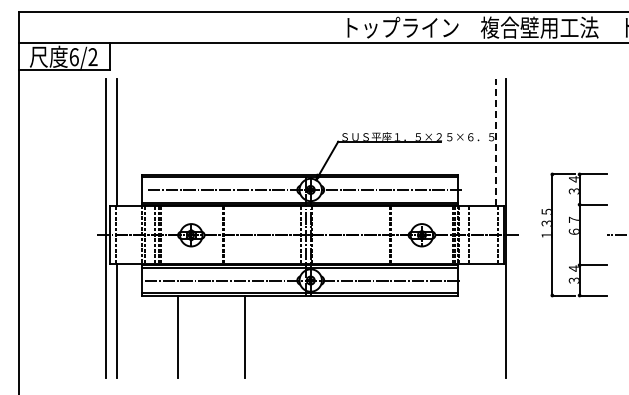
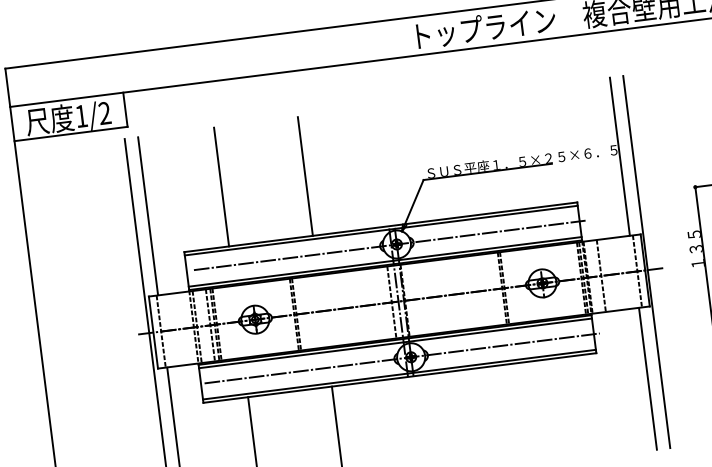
text: (74, 57) -> (81, 116), 6/2 -> 1/2
line: (177, 126) -> (220, 186), added
line: (245, 126) -> (305, 175), added
line: (495, 142) -> (619, 156), dashed -> solid
line: (495, 321) -> (647, 379), added

